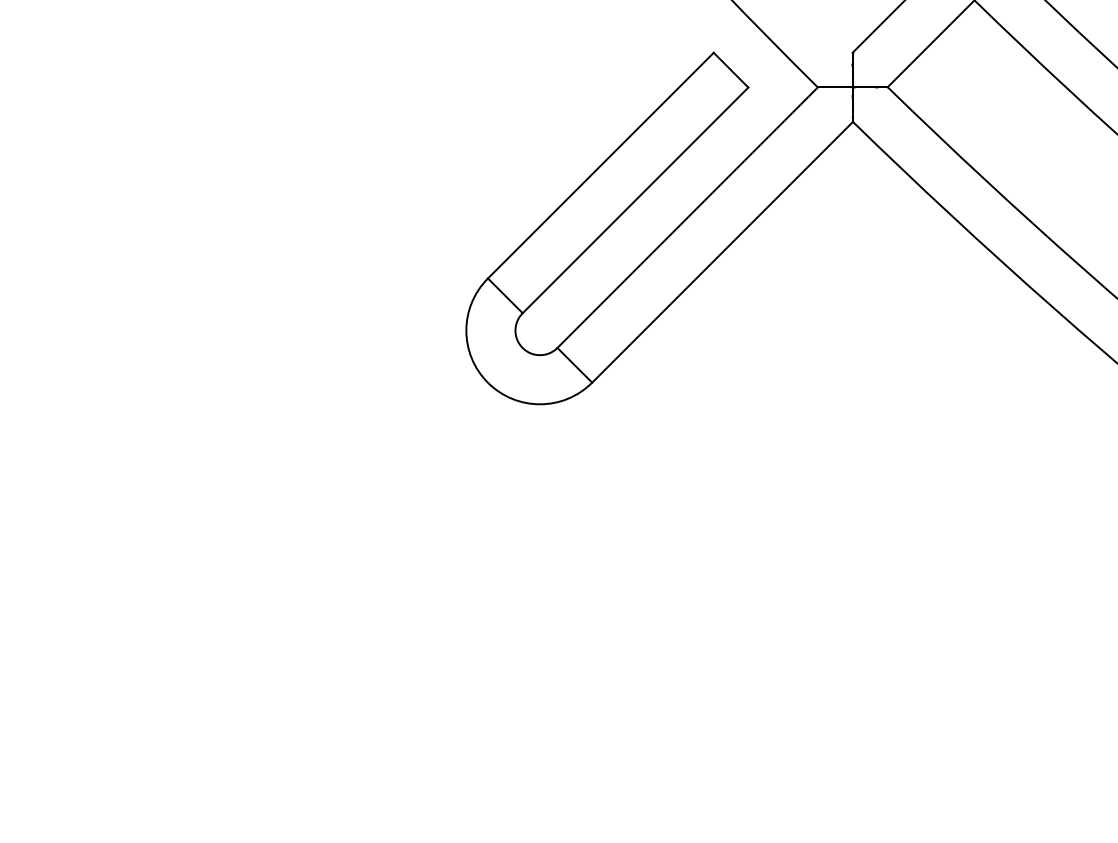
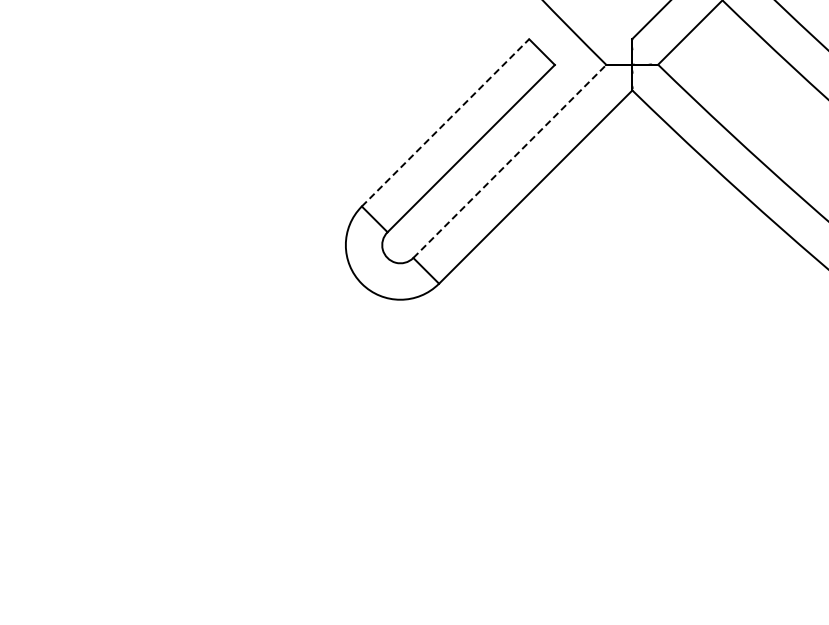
line: (600, 165) -> (445, 122), solid -> dashed
line: (687, 217) -> (509, 161), solid -> dashed

